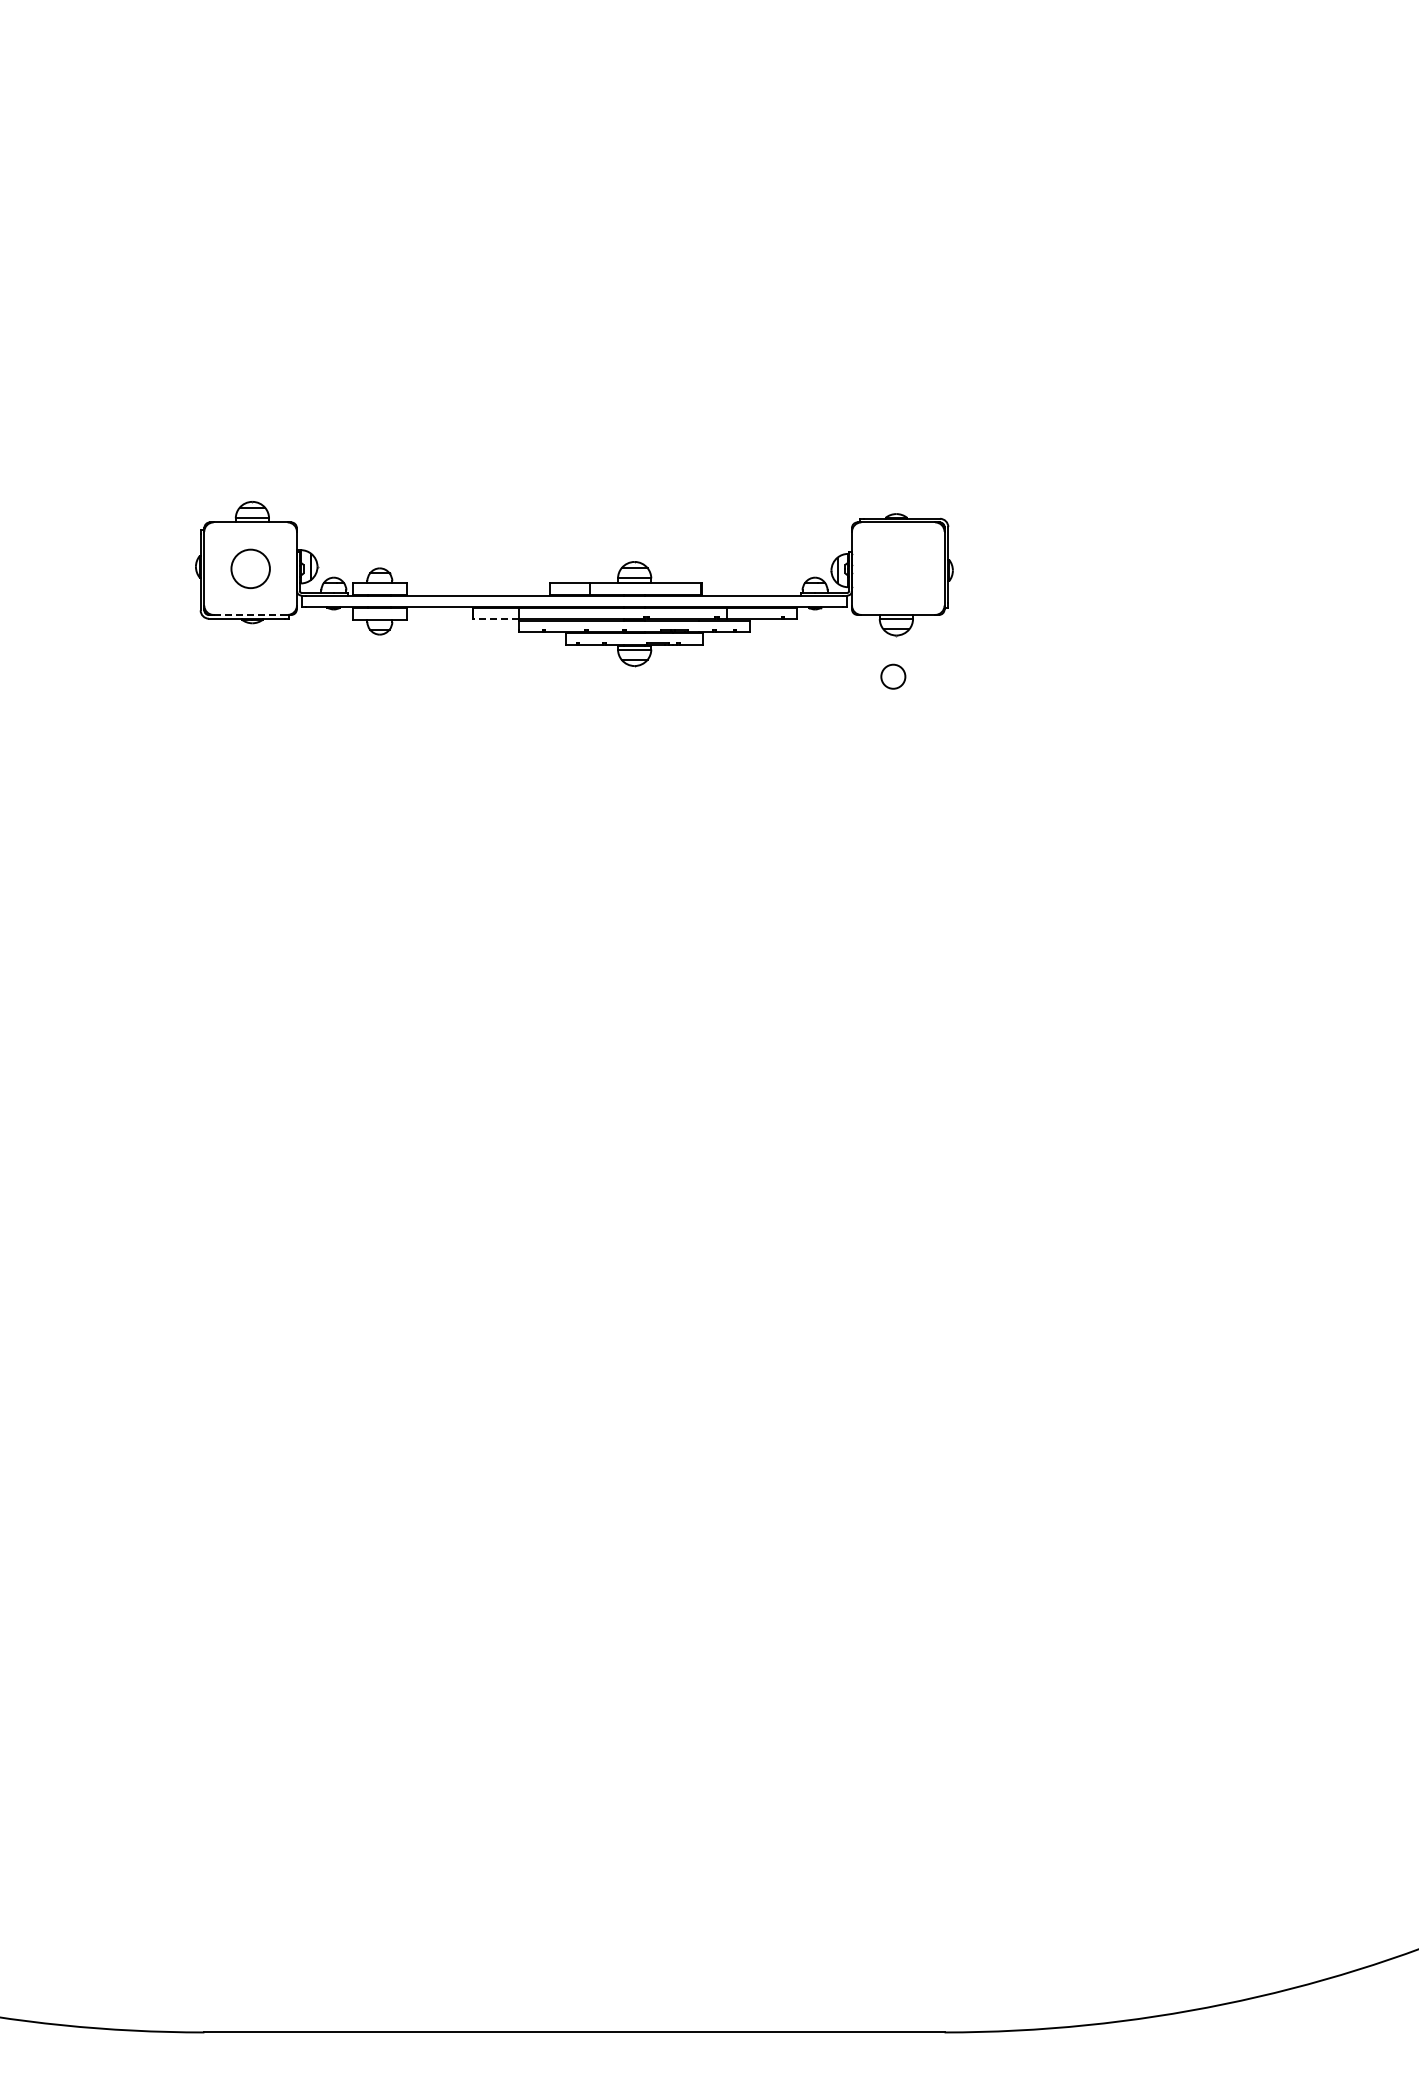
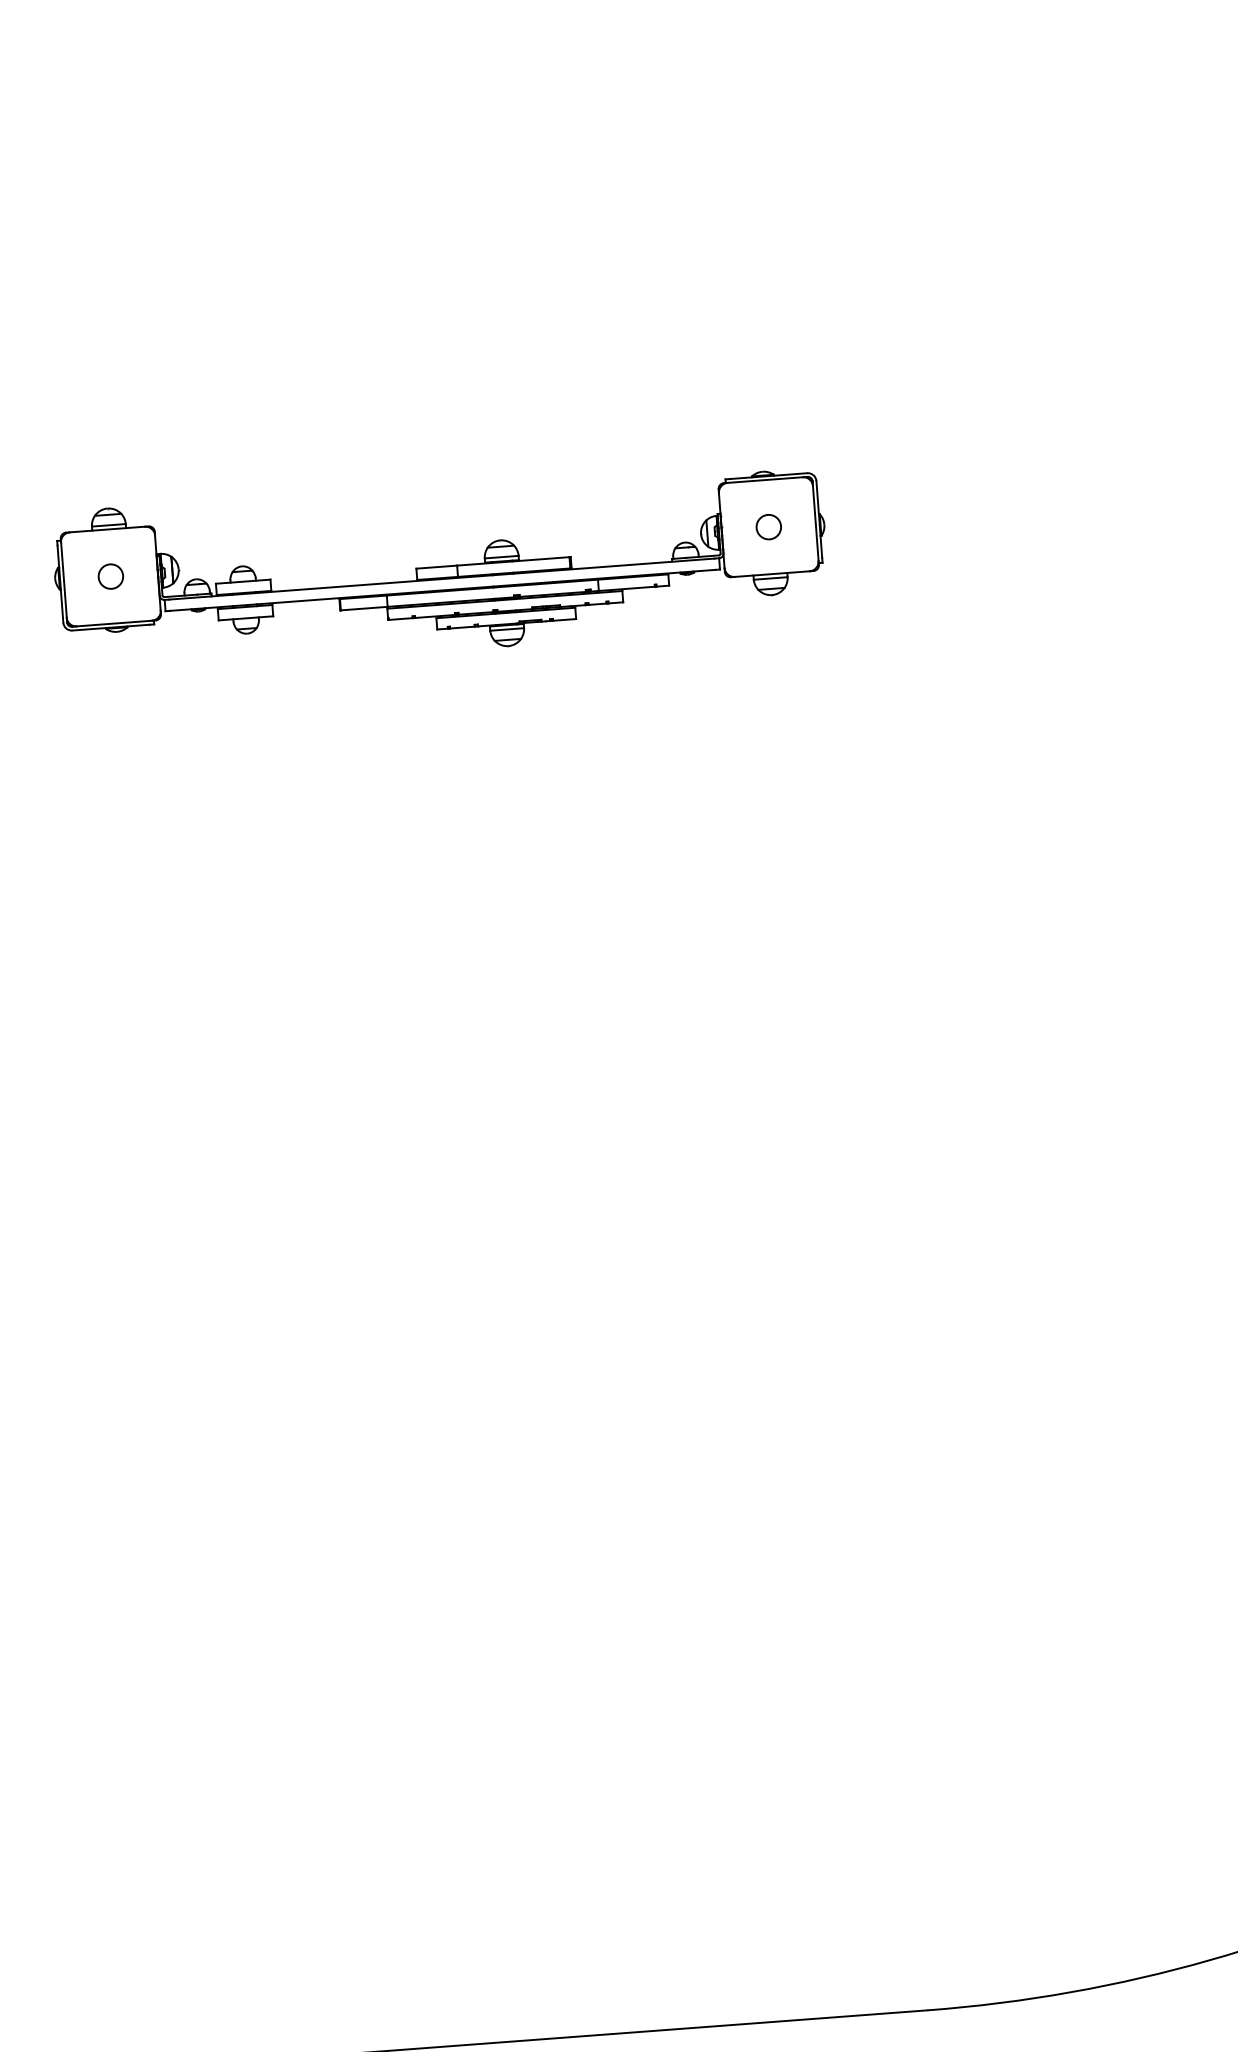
circle: (250, 568) -> (110, 576), size x0.62
line: (251, 614) -> (115, 623), dashed -> solid
line: (495, 618) -> (363, 608), dashed -> solid
circle: (893, 676) -> (768, 526), moved

